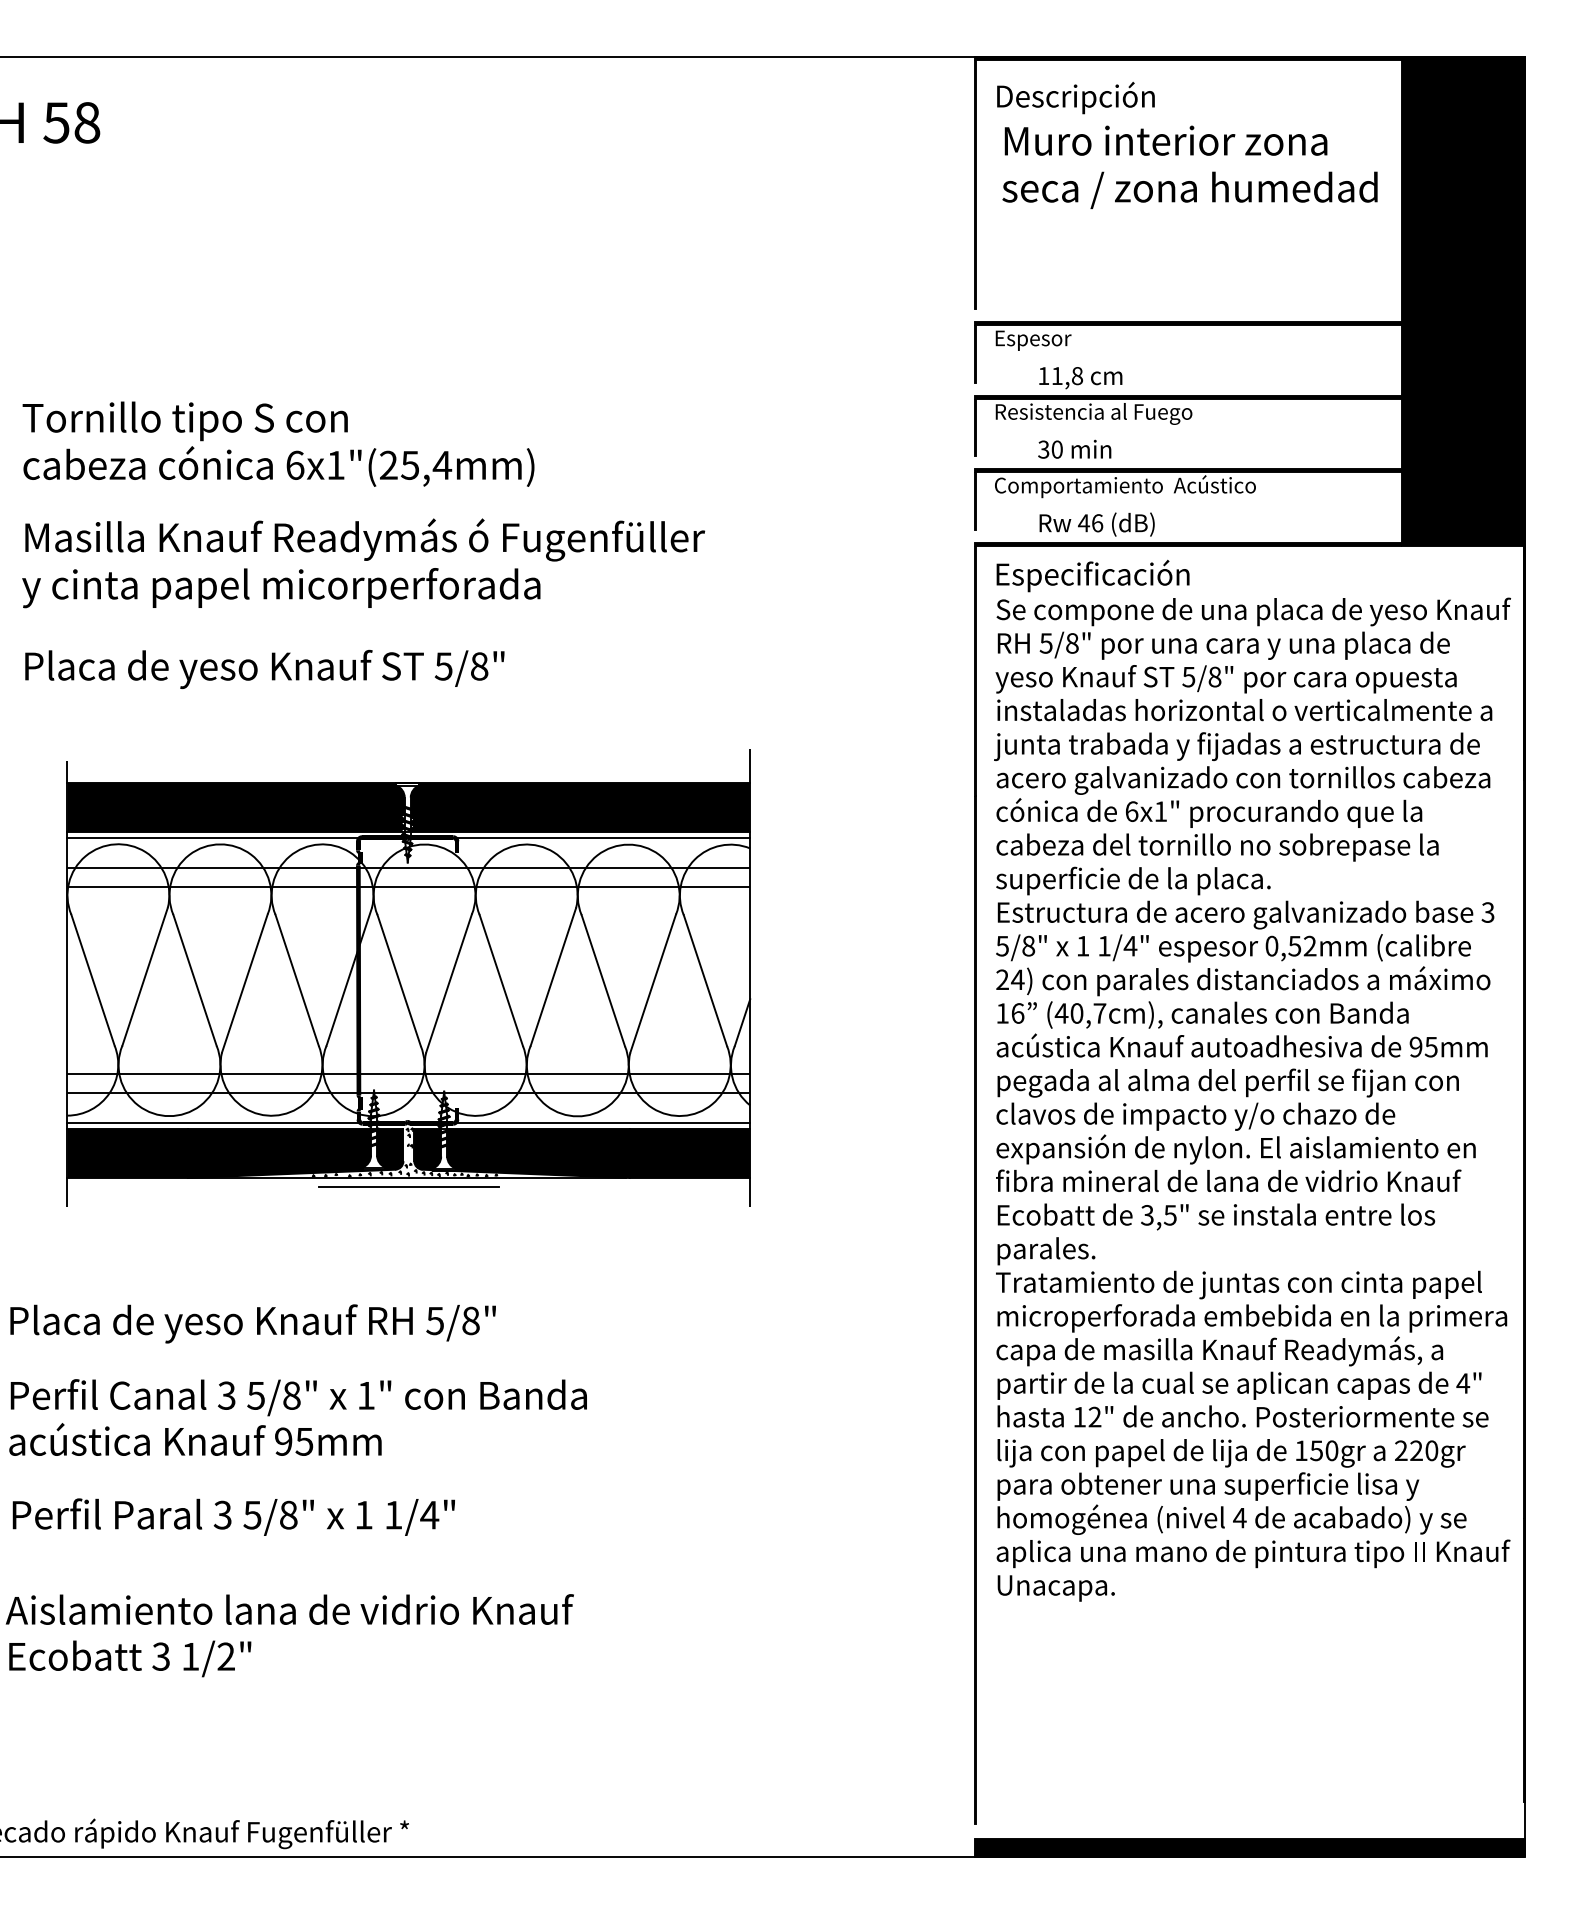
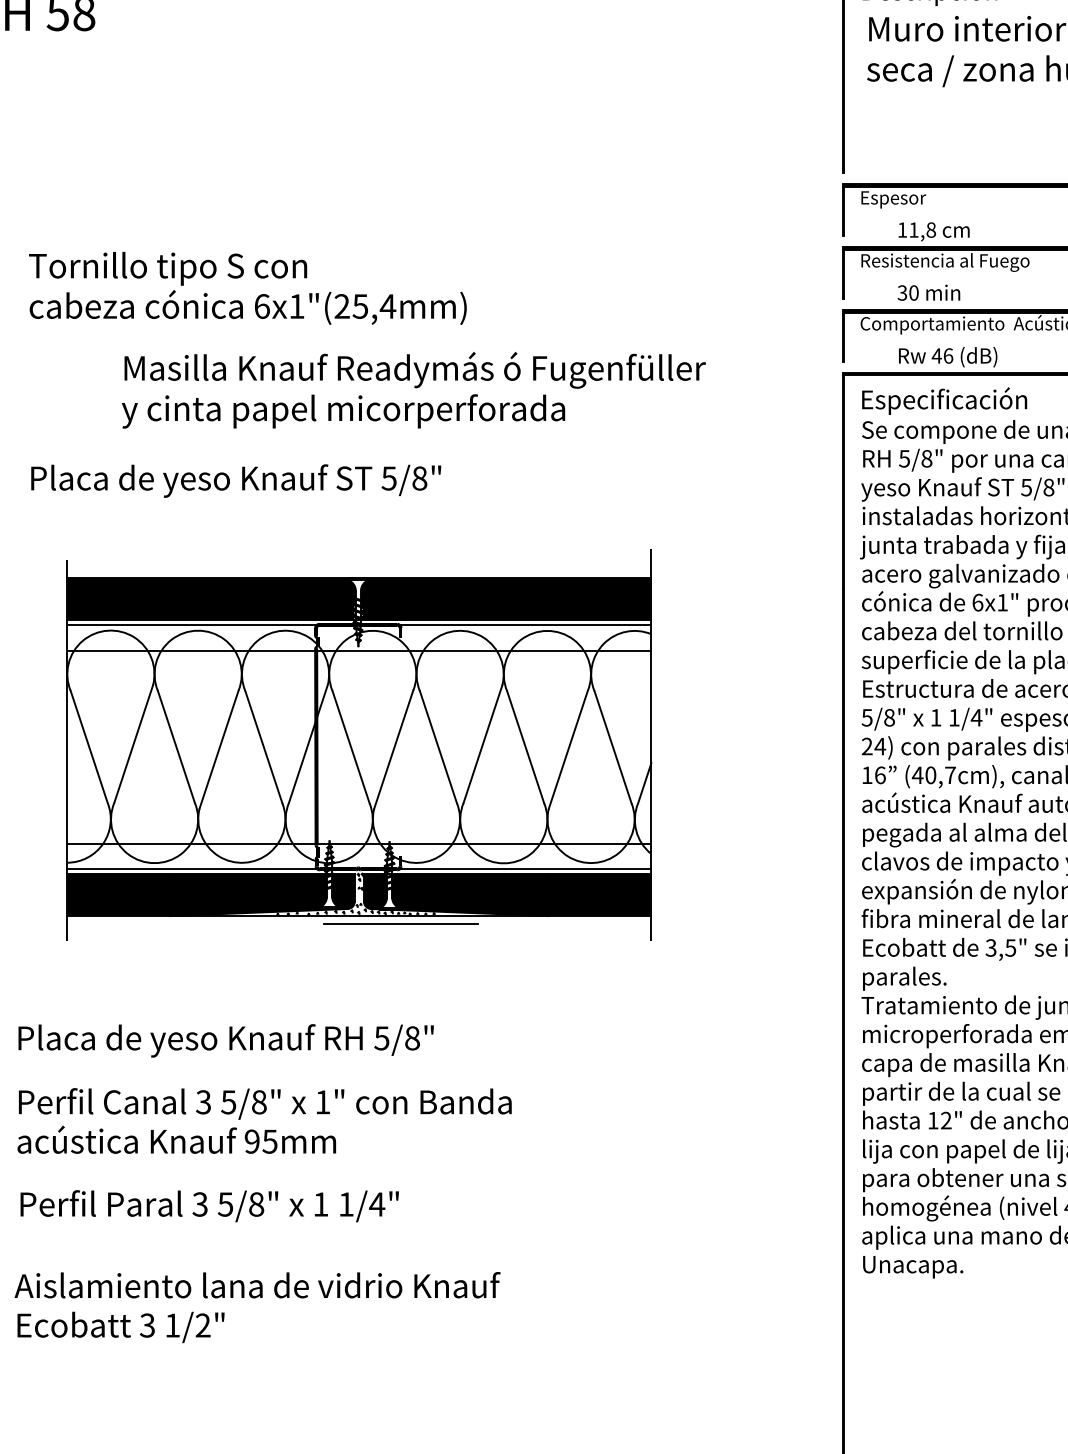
text: (363, 563) -> (413, 390), moved
line: (408, 886) -> (359, 666), removed
line: (408, 1073) -> (359, 826), removed
line: (408, 1186) -> (400, 923), moved

